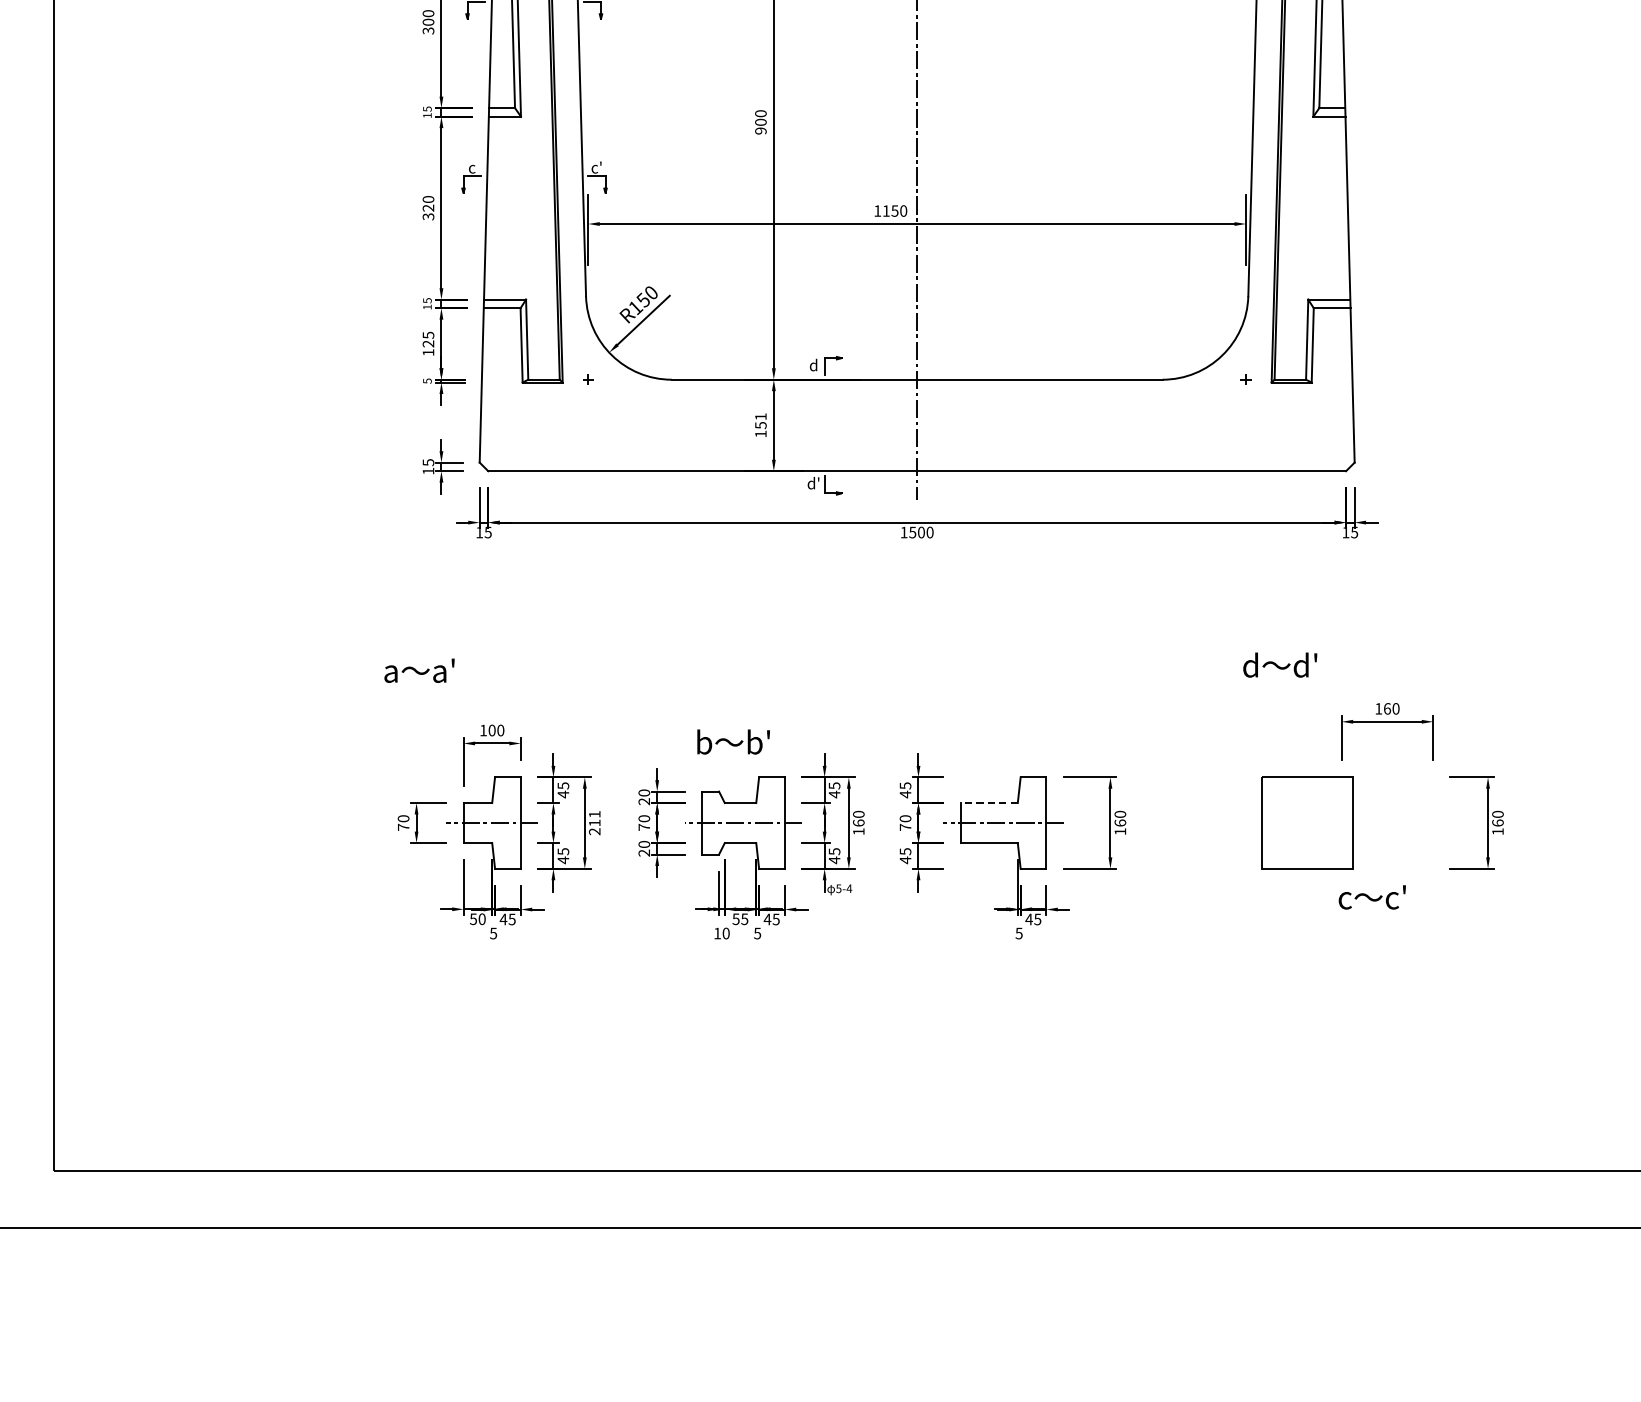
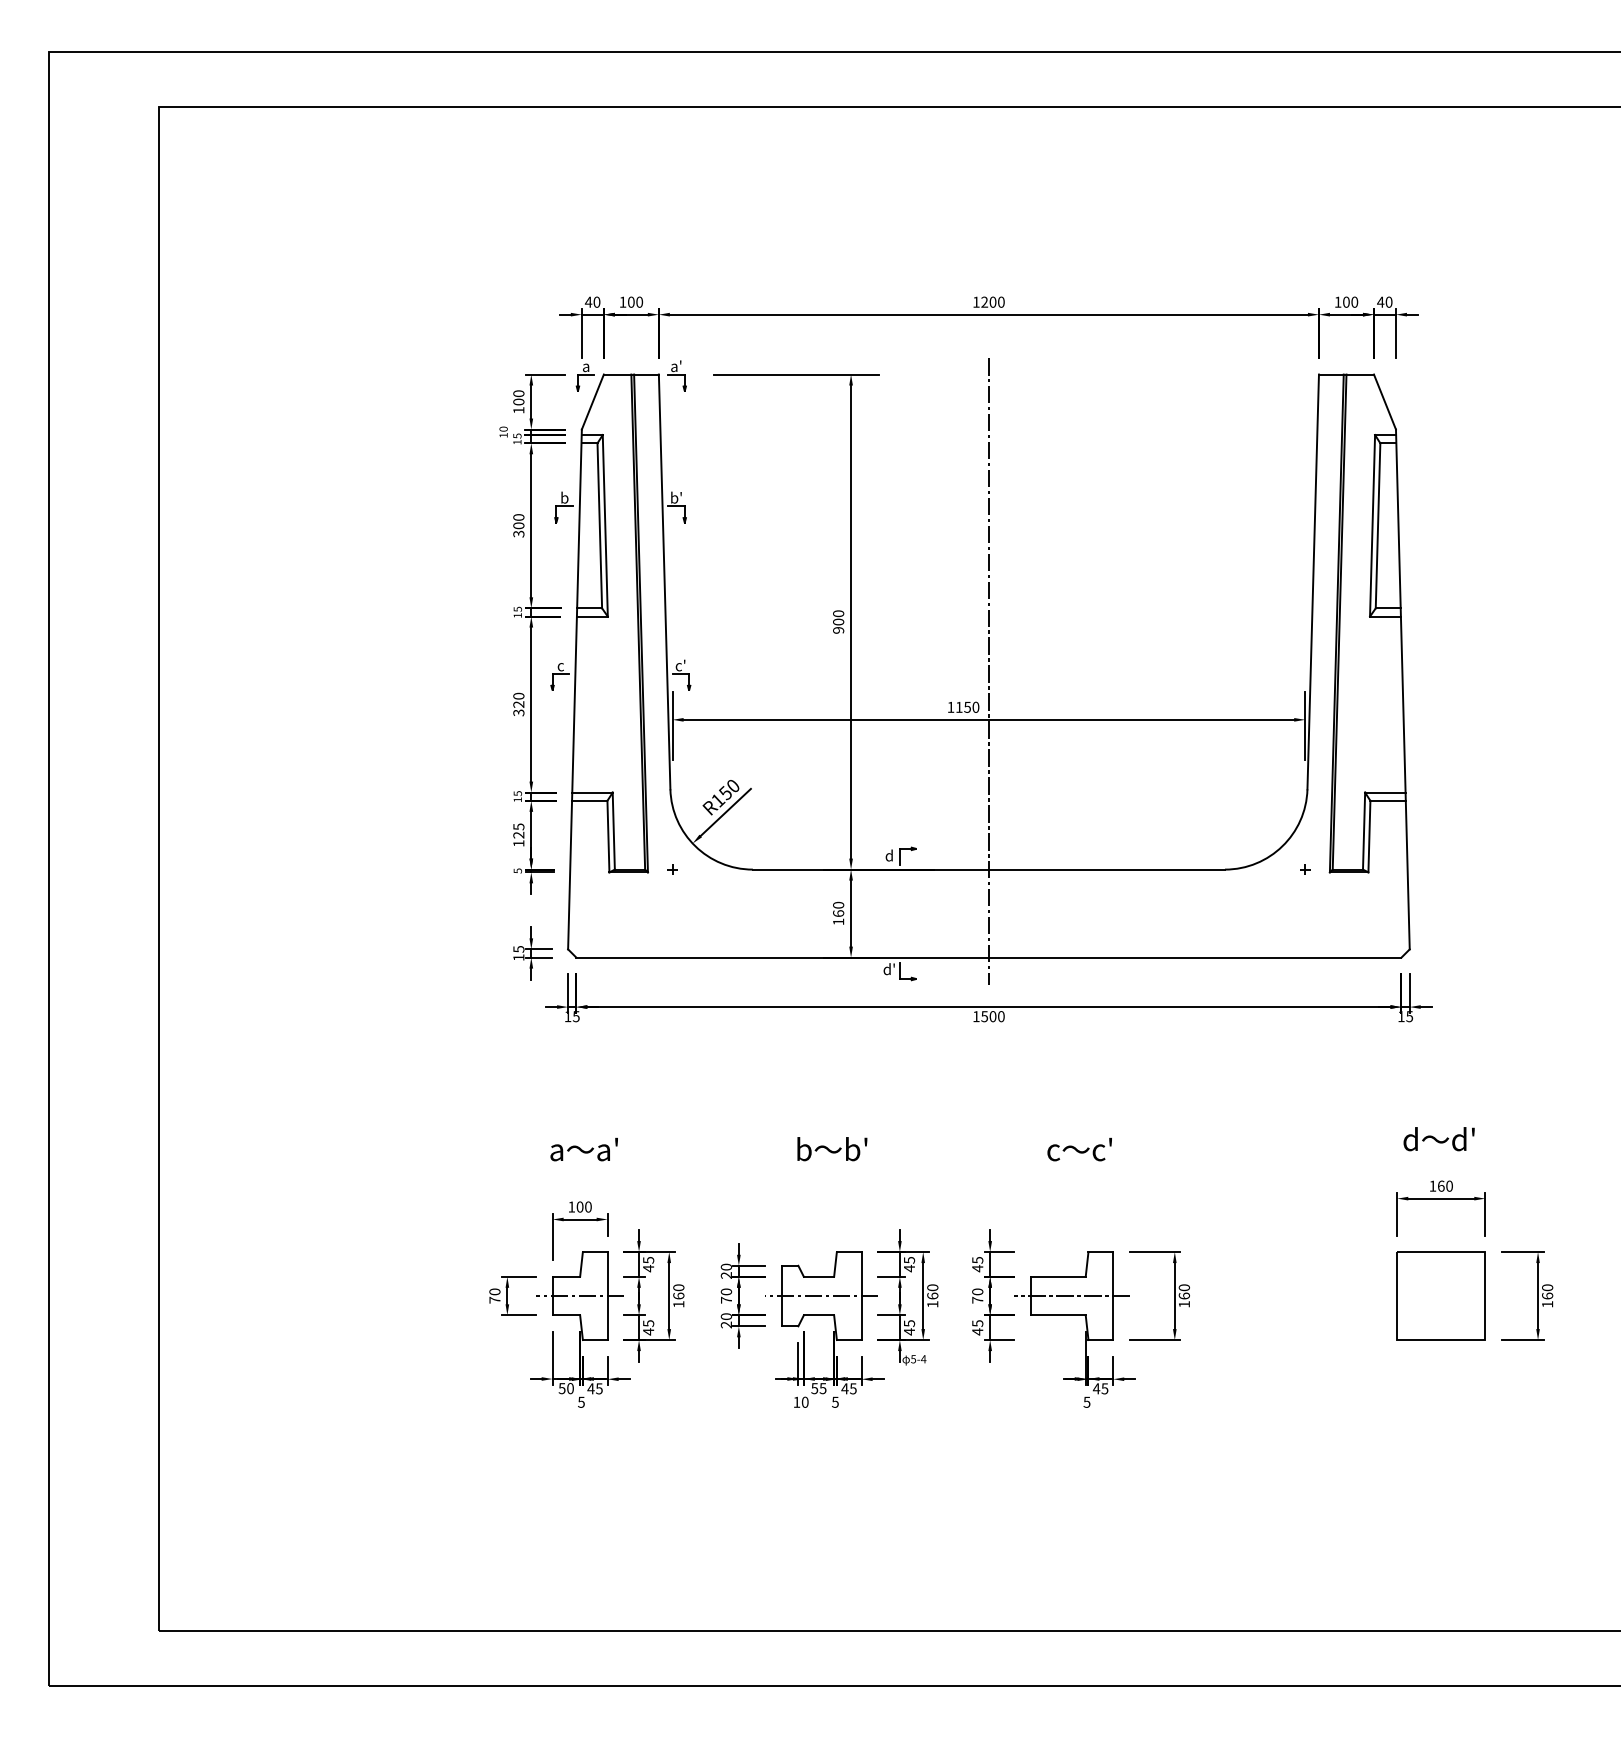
text: (760, 421) -> (838, 909), 151 -> 160
text: (1279, 665) -> (1438, 1139), moved
text: (418, 670) -> (583, 1149), moved
text: (733, 742) -> (832, 1149), moved
line: (989, 802) -> (1058, 1276), dashed -> solid
text: (594, 822) -> (678, 1295), 211 -> 160
part: (1306, 822) -> (1440, 1295), moved
text: (1372, 897) -> (1079, 1149), moved

